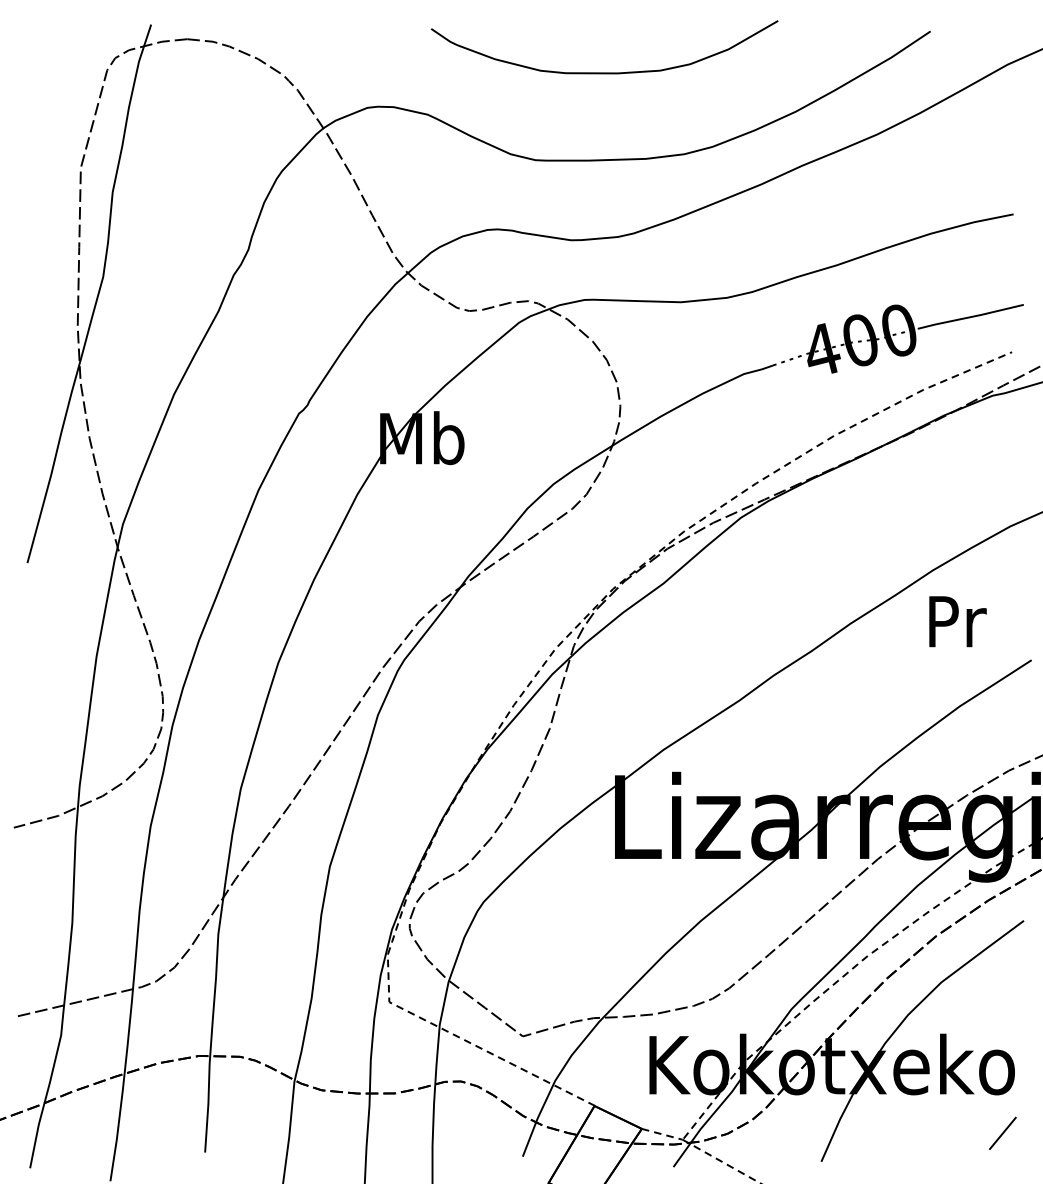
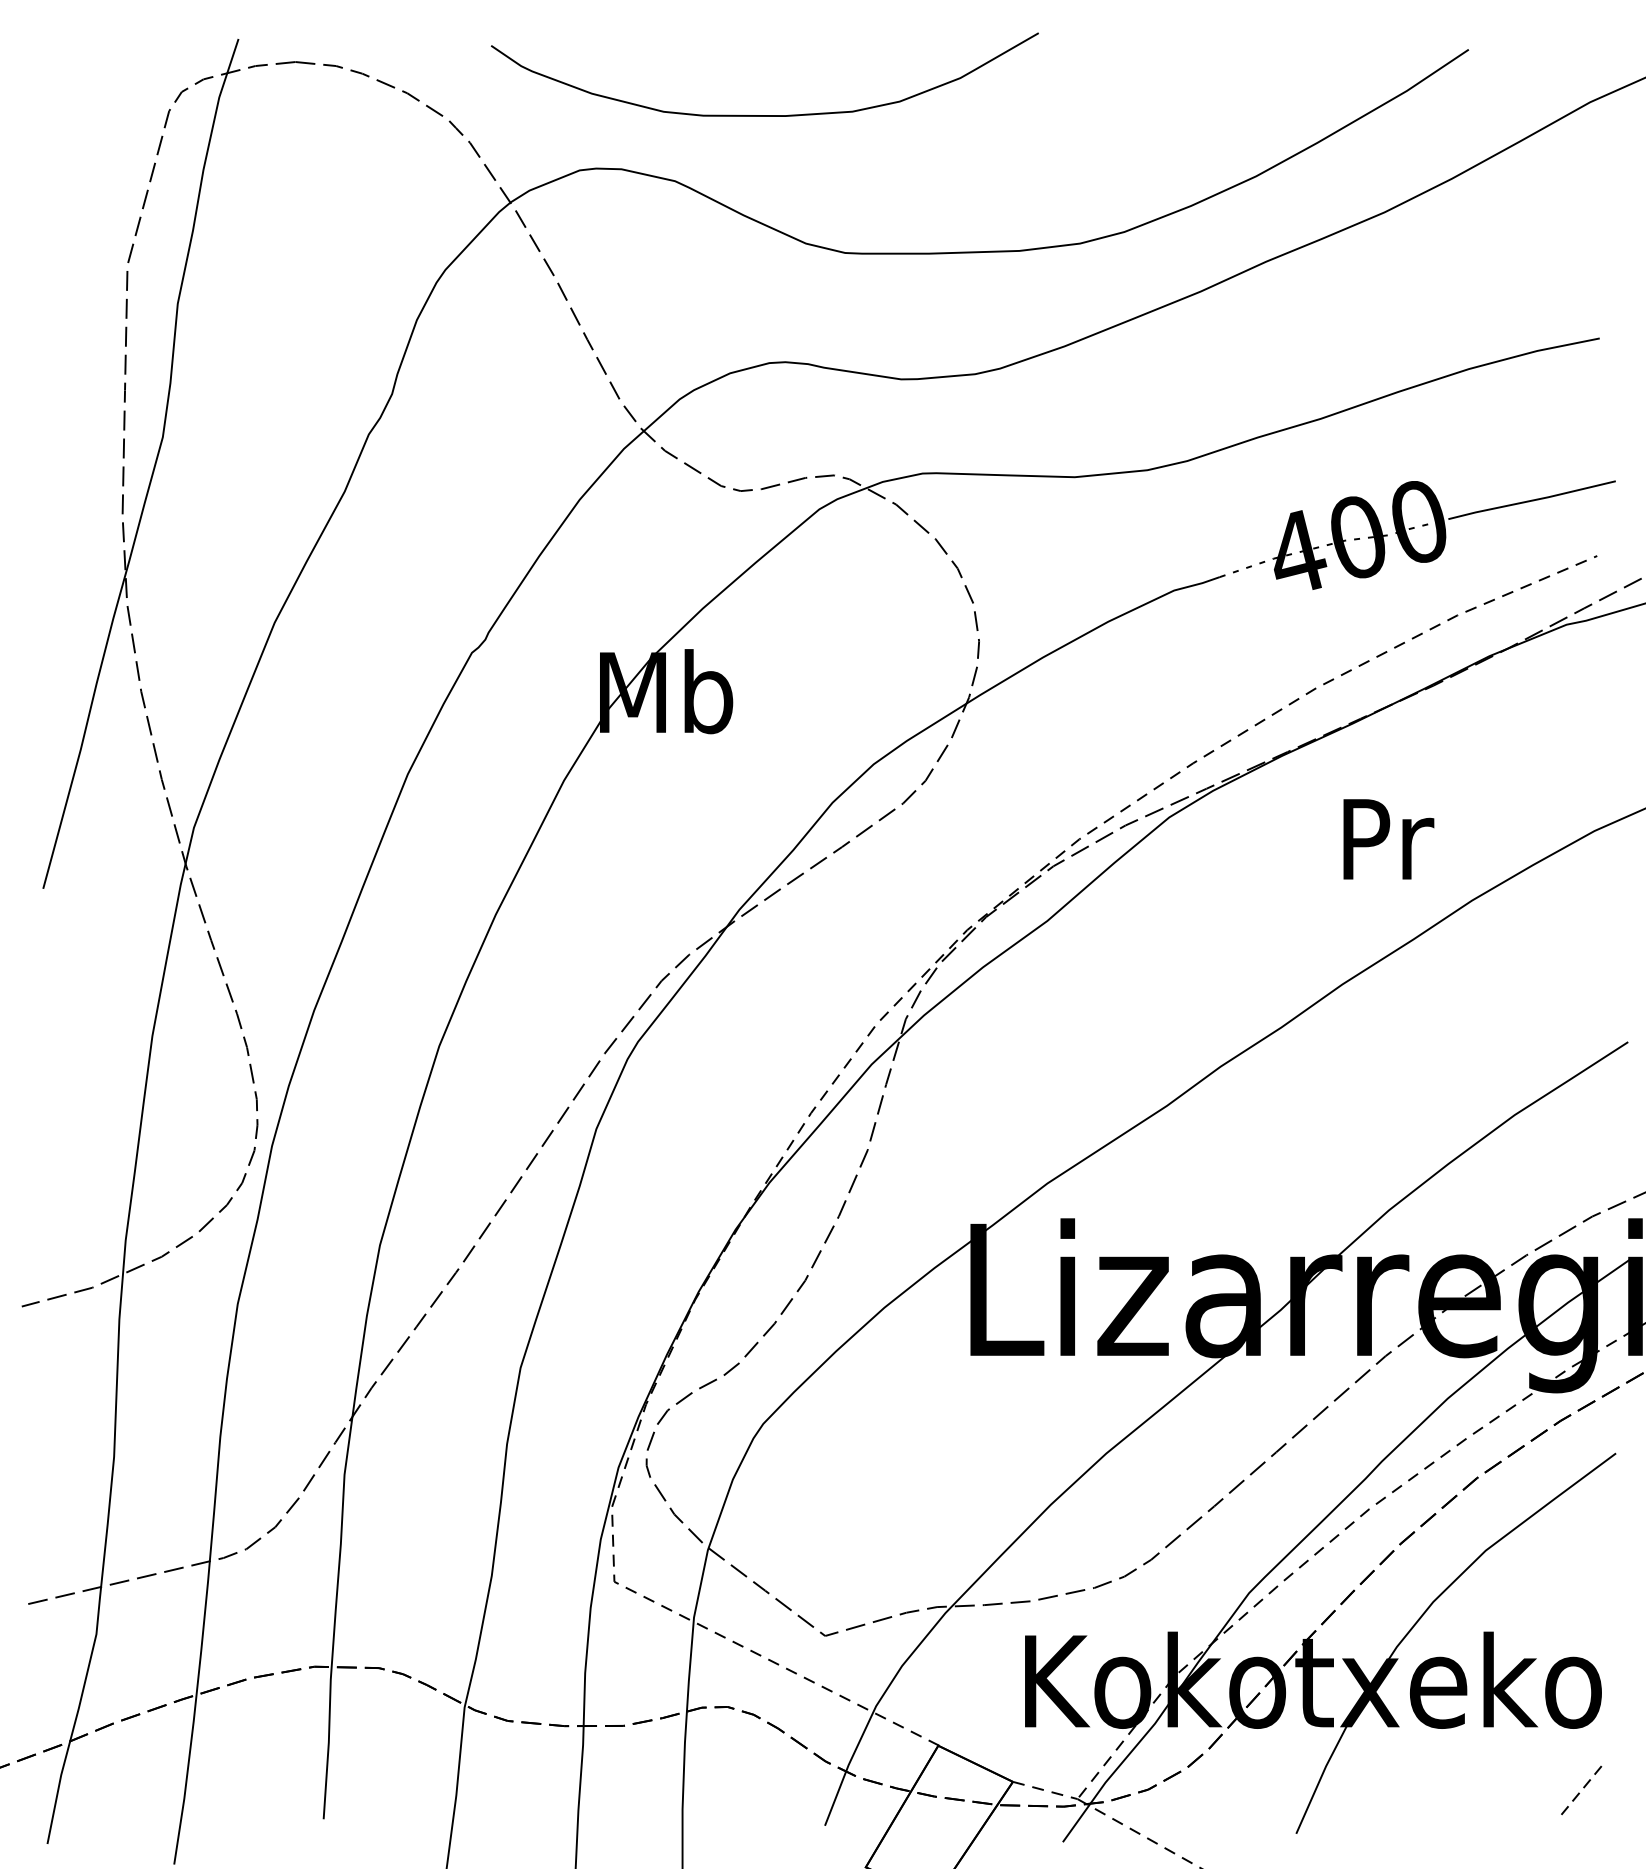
curve: (604, 72) -> (764, 114), moved
text: (957, 621) -> (1388, 839), moved
line: (1003, 1133) -> (1583, 1789), solid -> dashed

